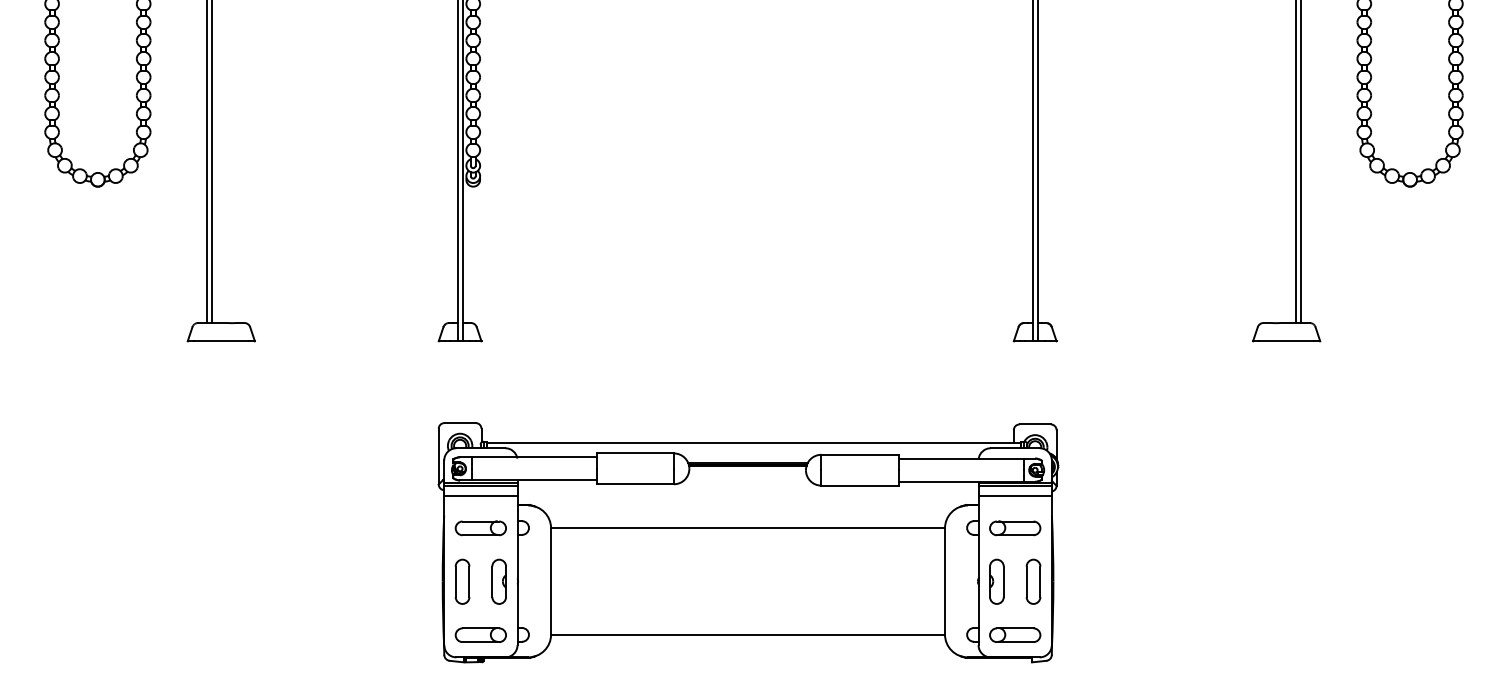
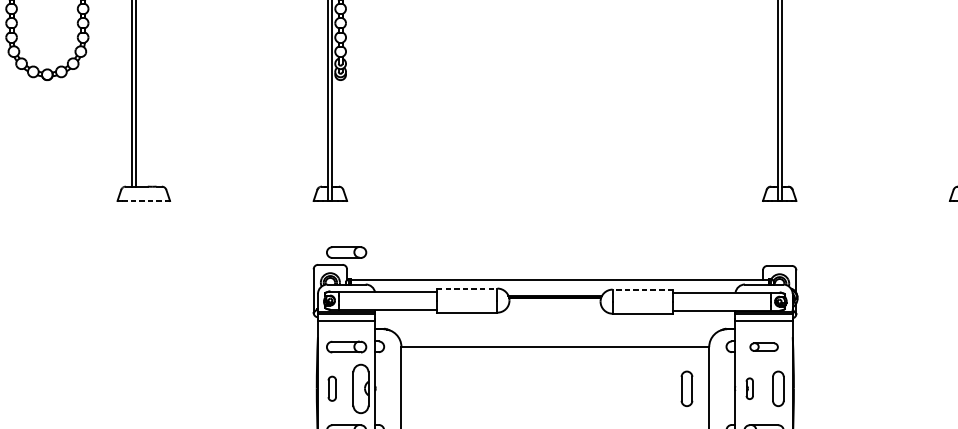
line: (221, 341) -> (143, 201), solid -> dashed
part: (480, 407) -> (346, 252), added
line: (635, 453) -> (467, 288), solid -> dashed
line: (860, 454) -> (643, 289), solid -> dashed
part: (1015, 528) -> (764, 347), size x0.7
part: (462, 581) -> (332, 388), size x0.7
part: (498, 581) -> (360, 388), size x1.4
part: (916, 581) -> (686, 388), added
part: (996, 581) -> (749, 388), size x0.6

